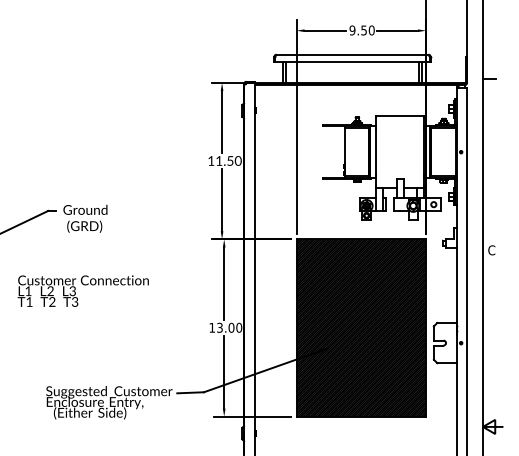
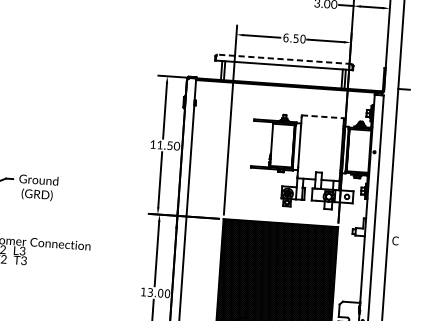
text: (352, 30) -> (285, 37), 9.50 -> 6.50
line: (352, 54) -> (284, 59), solid -> dashed
line: (400, 116) -> (323, 116), solid -> dashed

